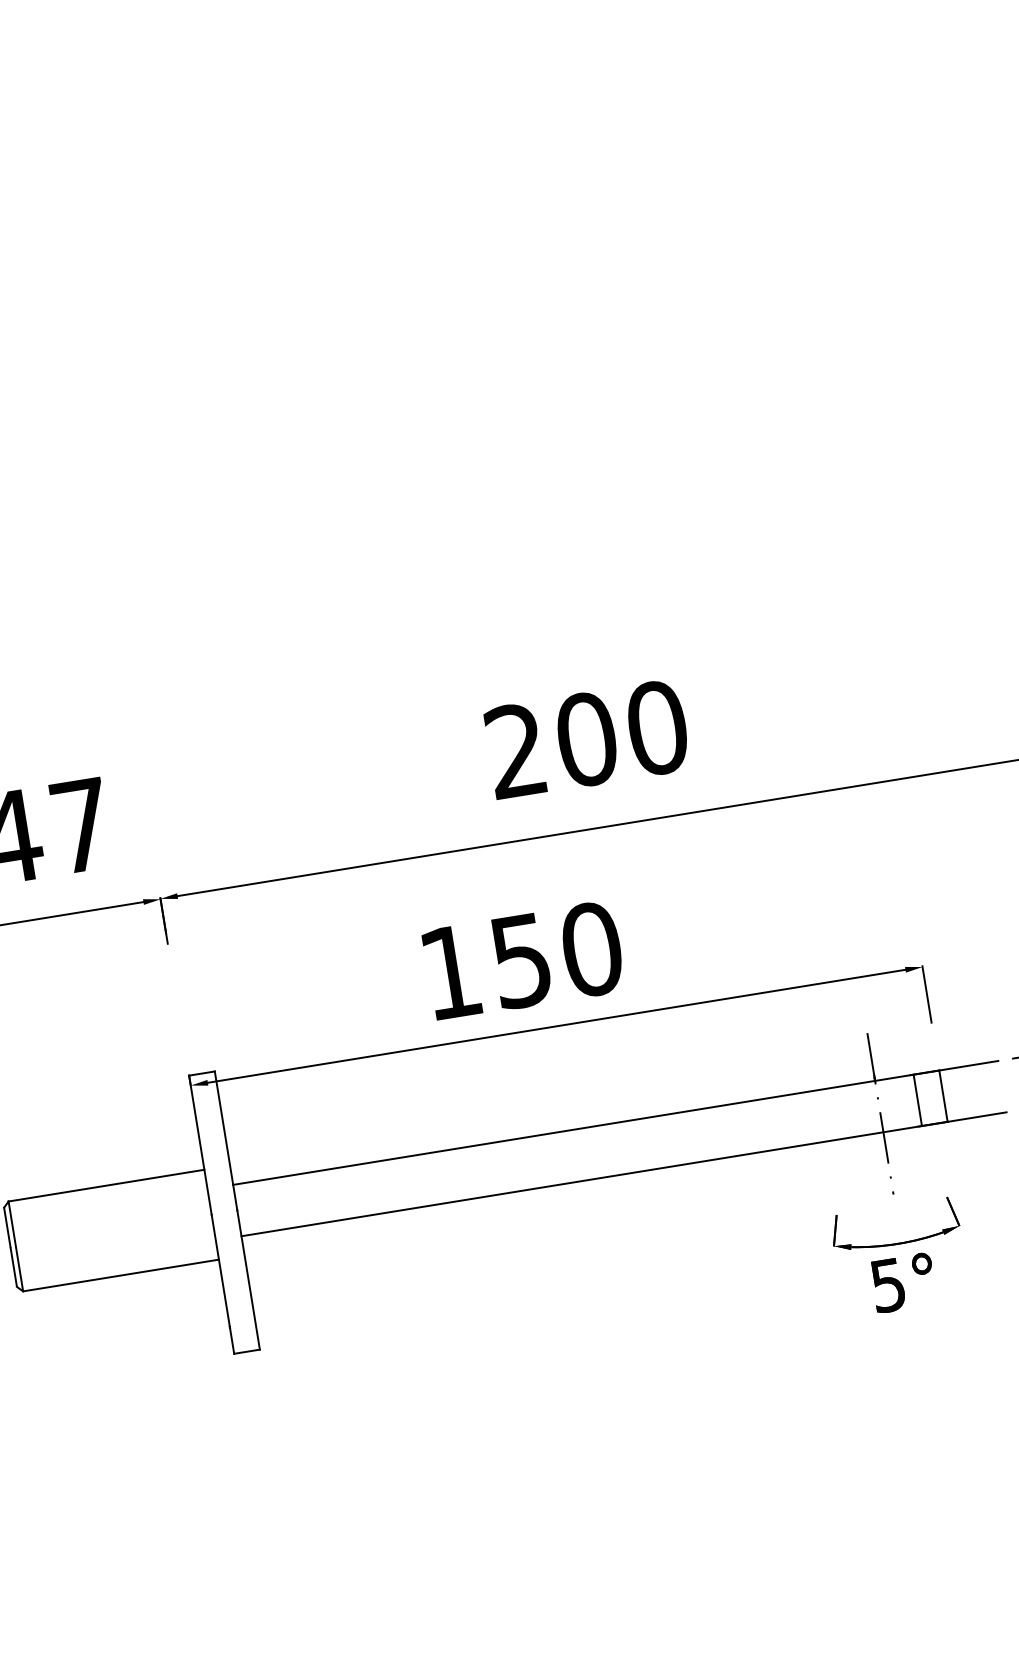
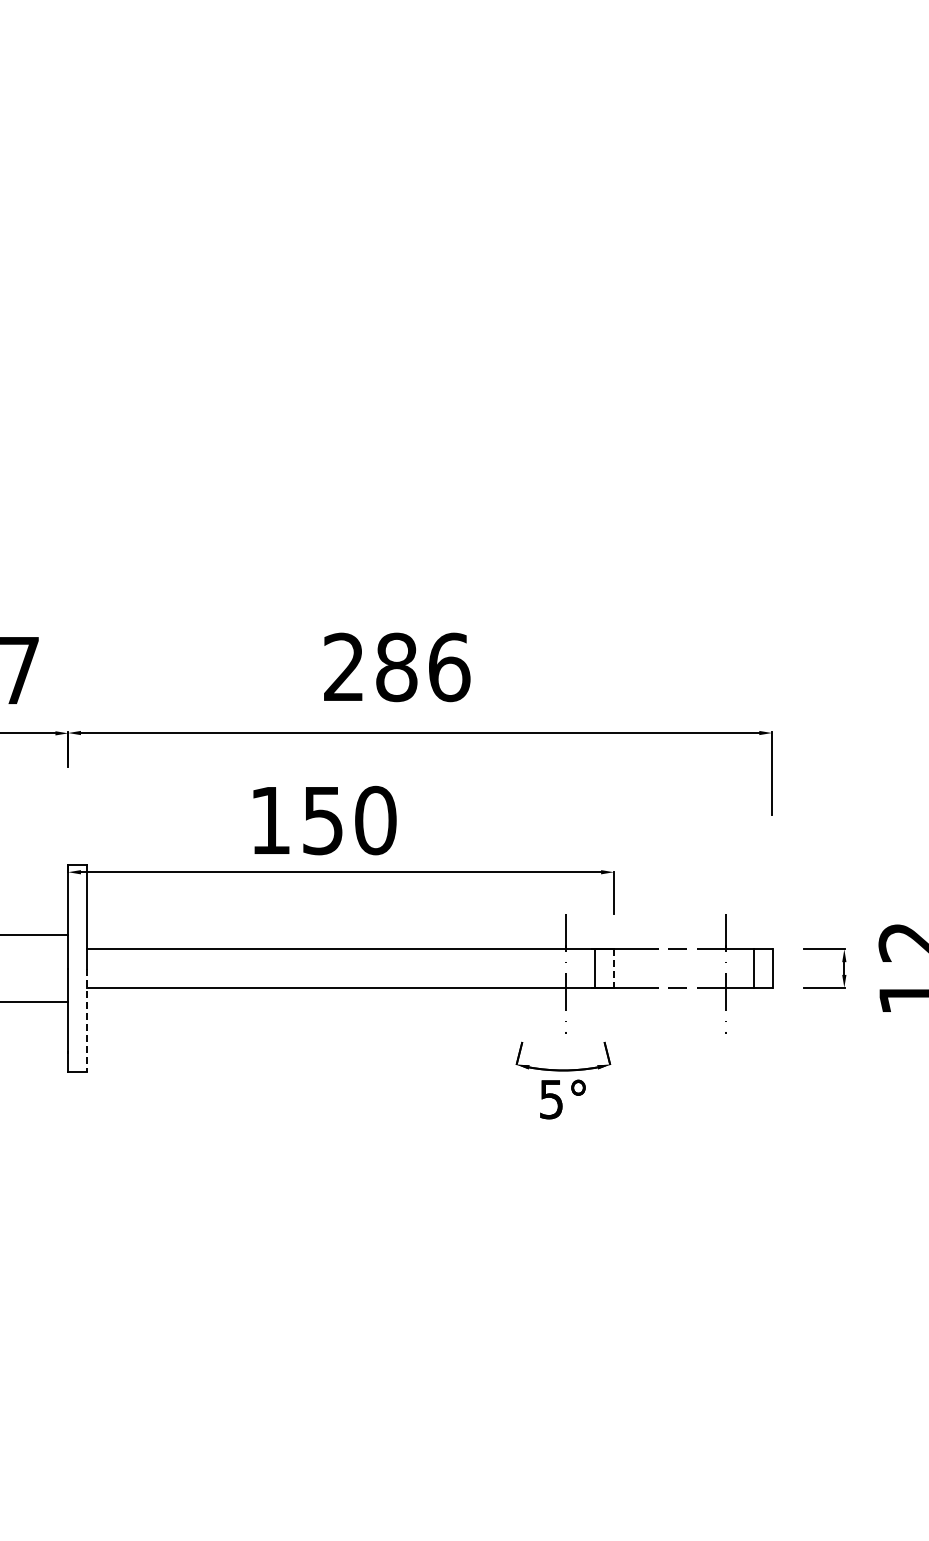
text: (622, 733) -> (423, 667), 200 -> 286
line: (943, 1097) -> (613, 969), solid -> dashed
line: (248, 1280) -> (87, 1020), solid -> dashed

